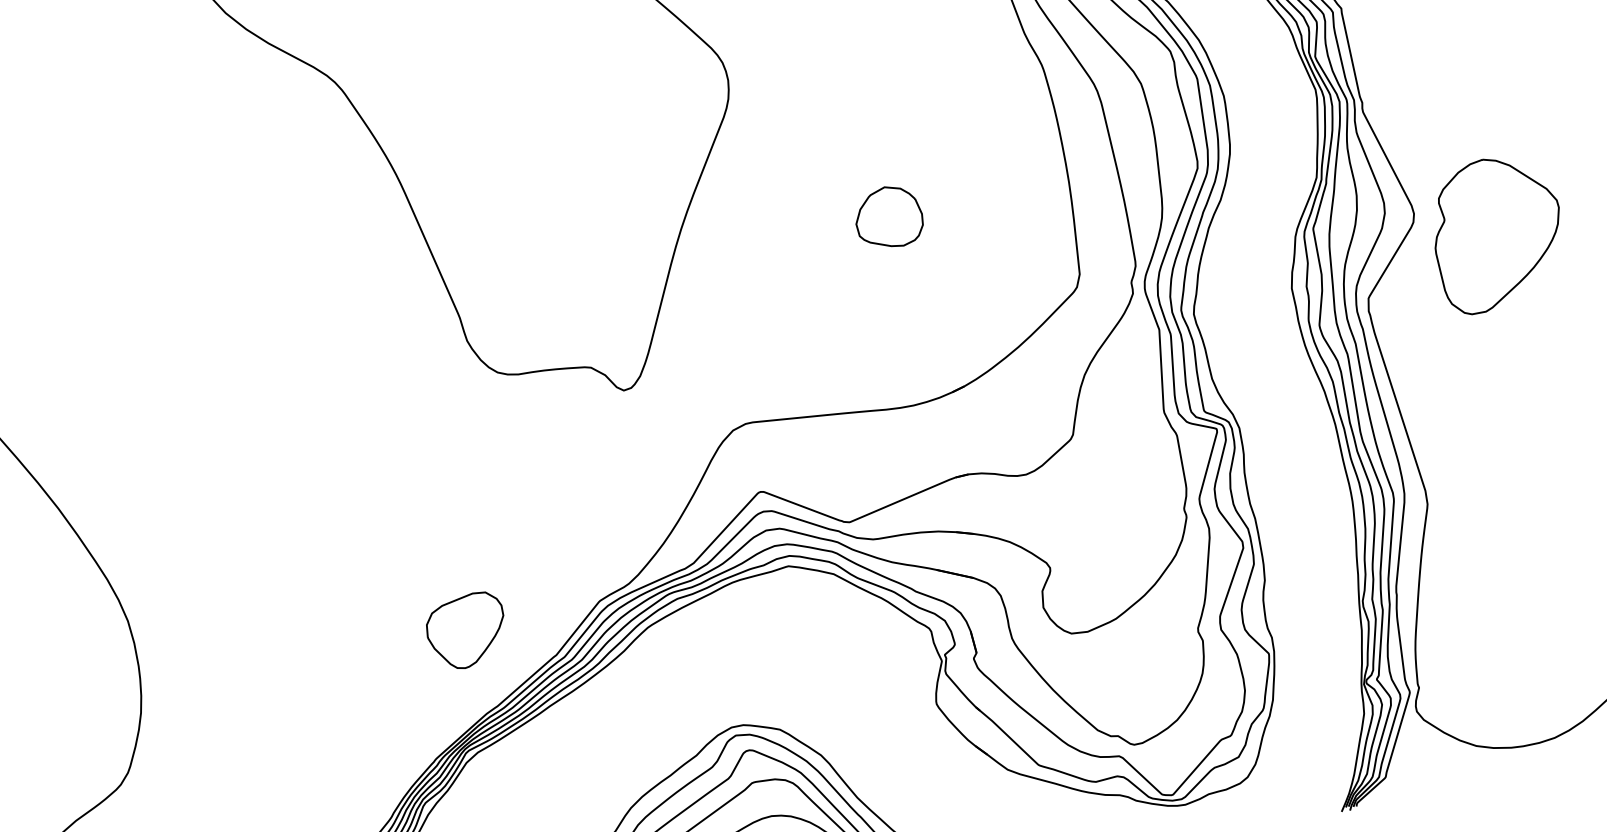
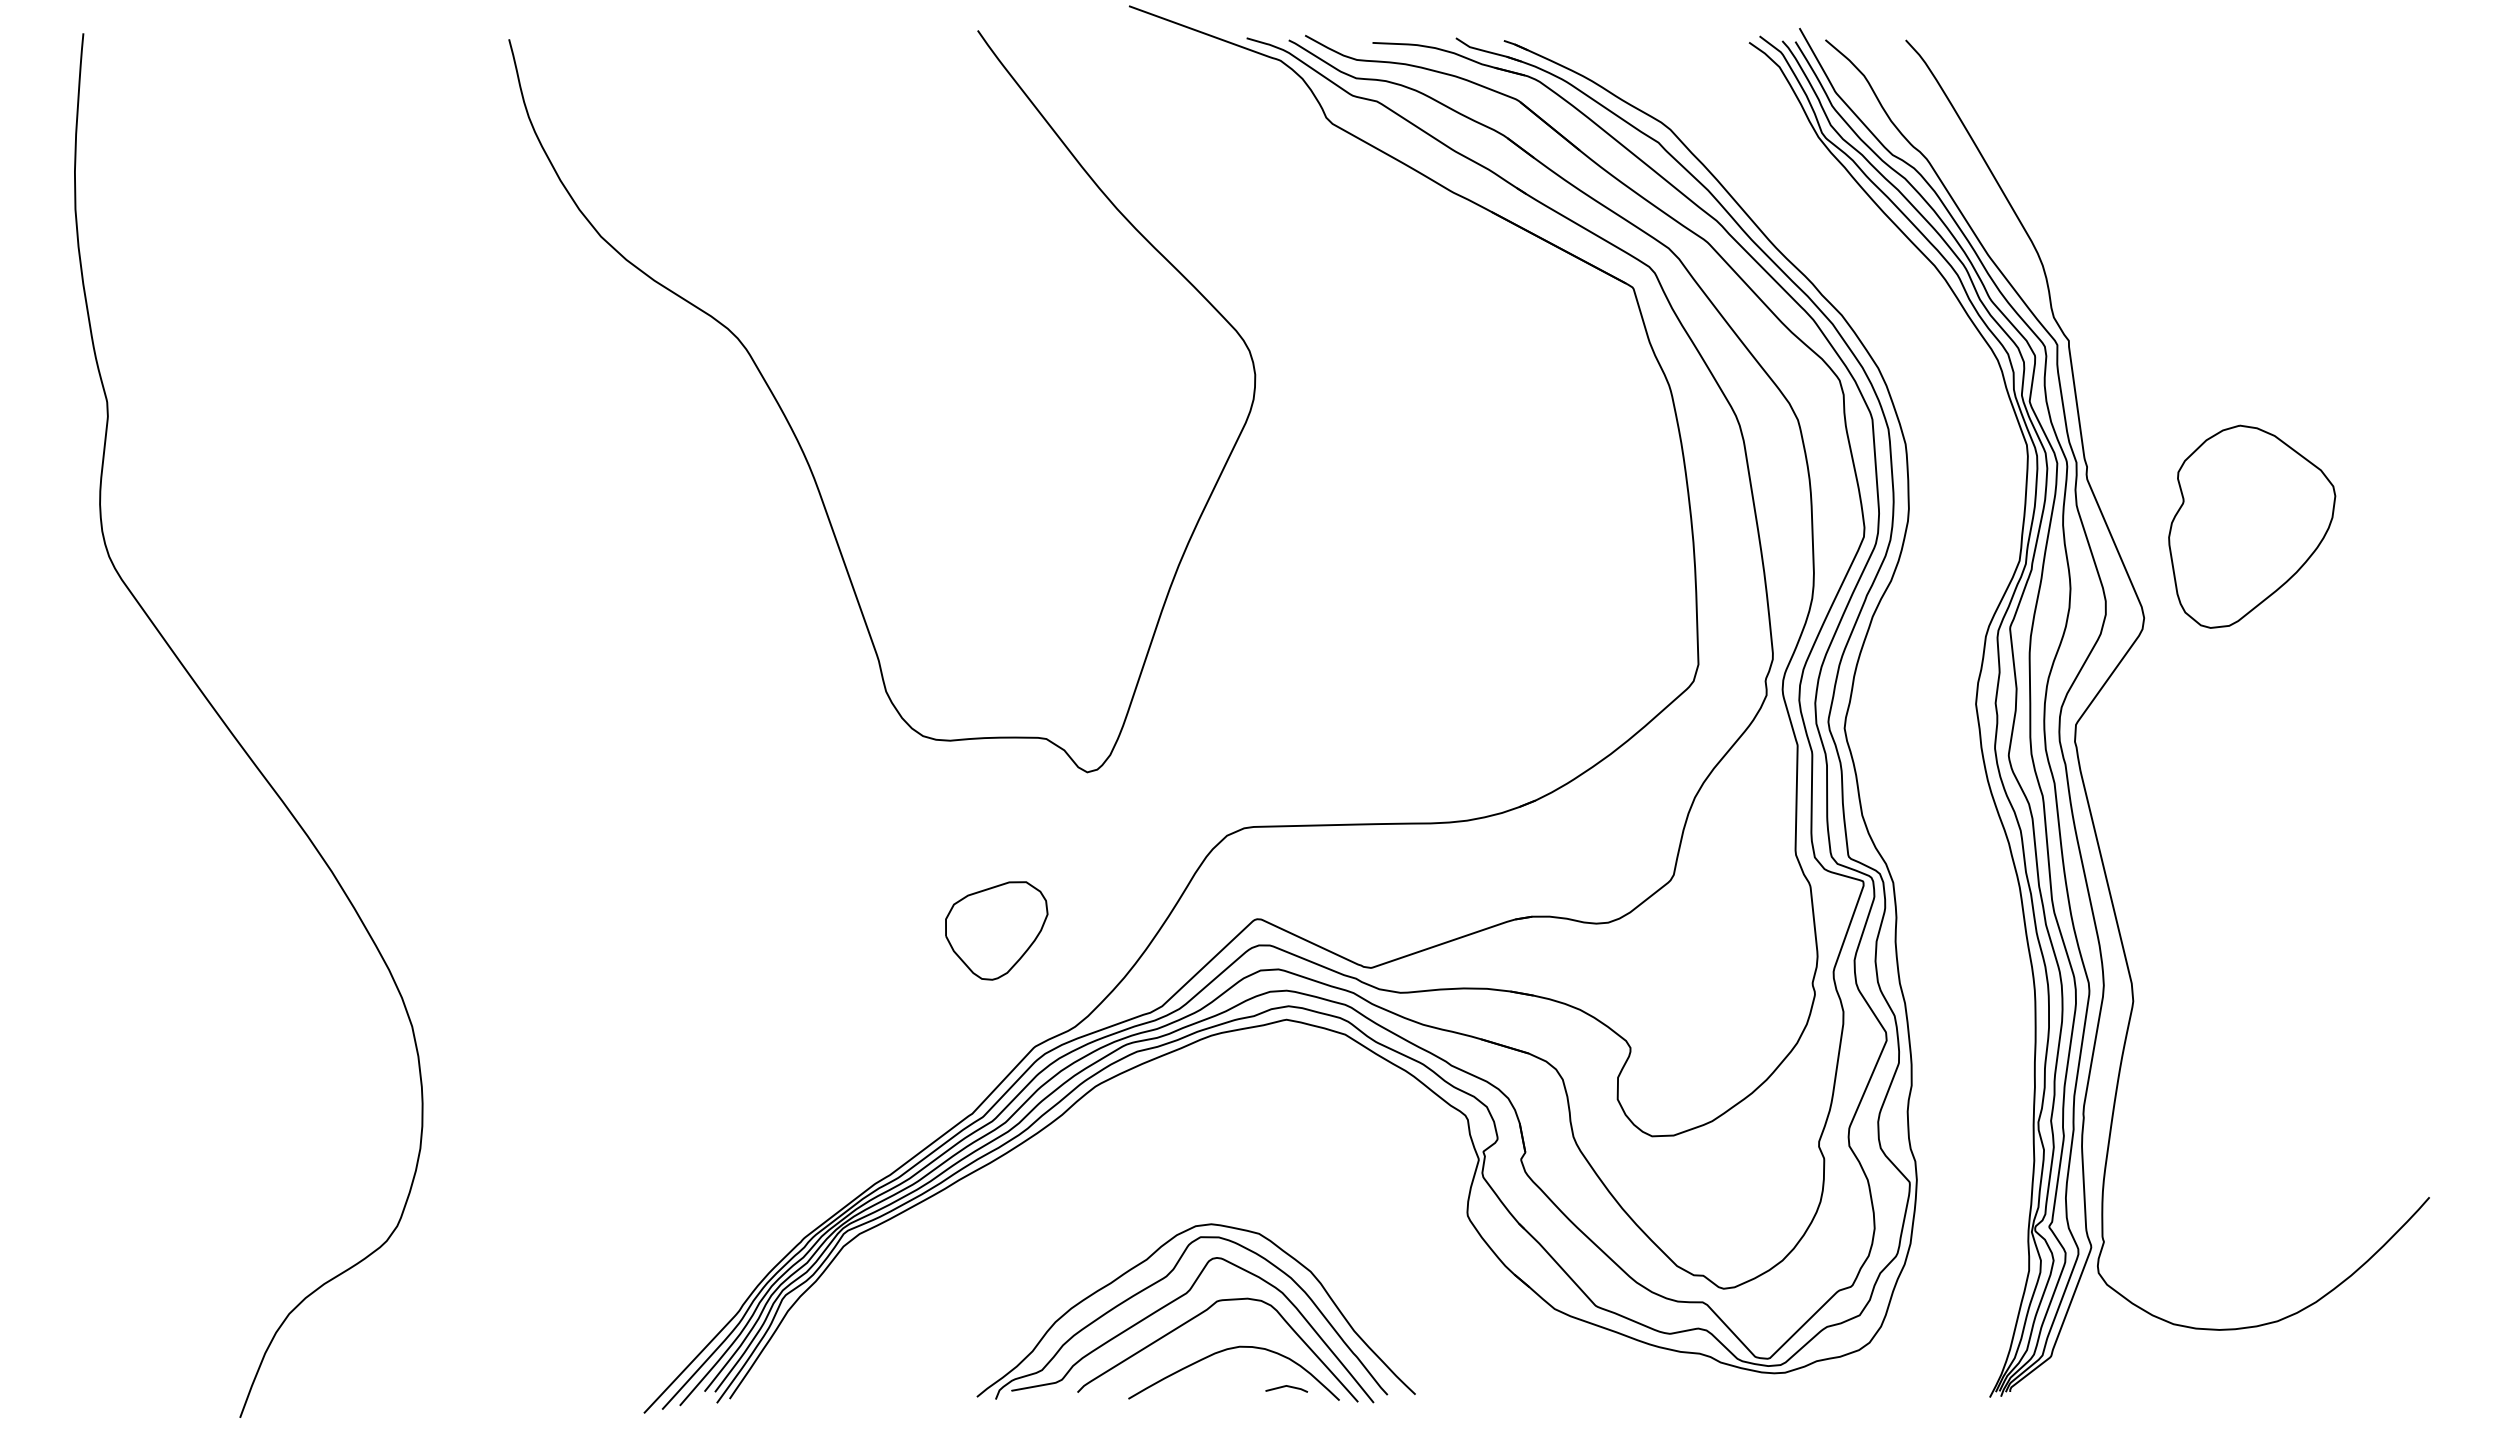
part: (888, 216) -> (1452, 569), removed
part: (1497, 235) -> (2252, 526), moved
part: (465, 630) -> (996, 930), moved

